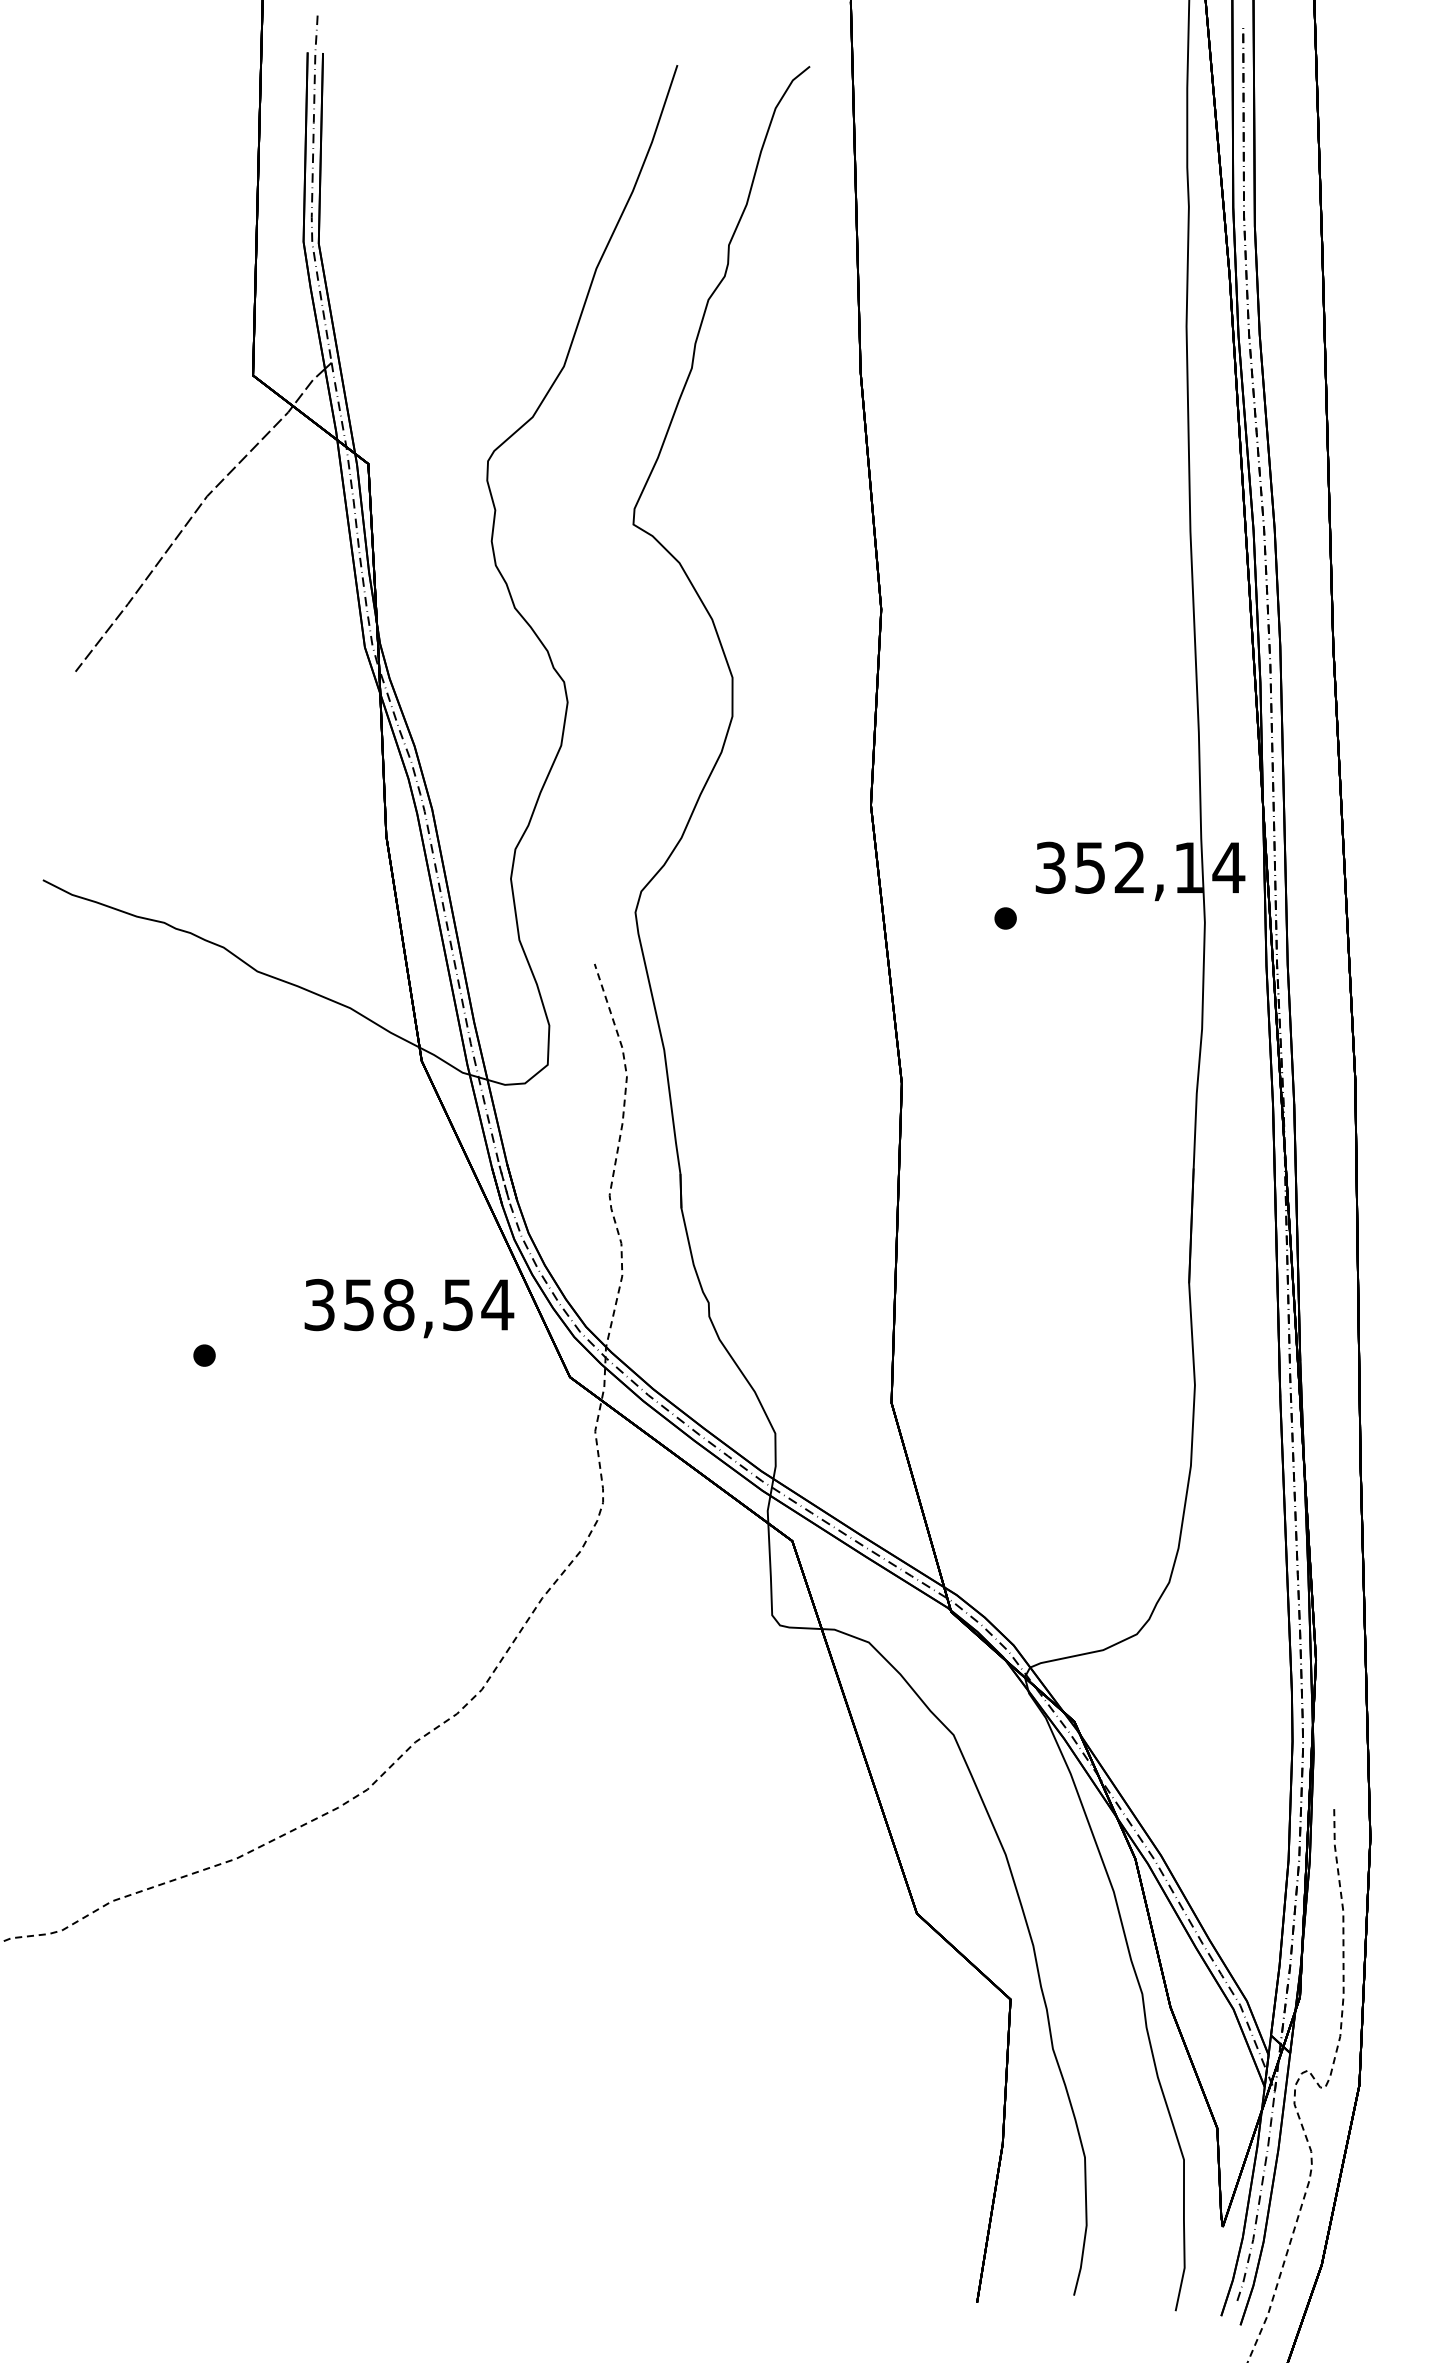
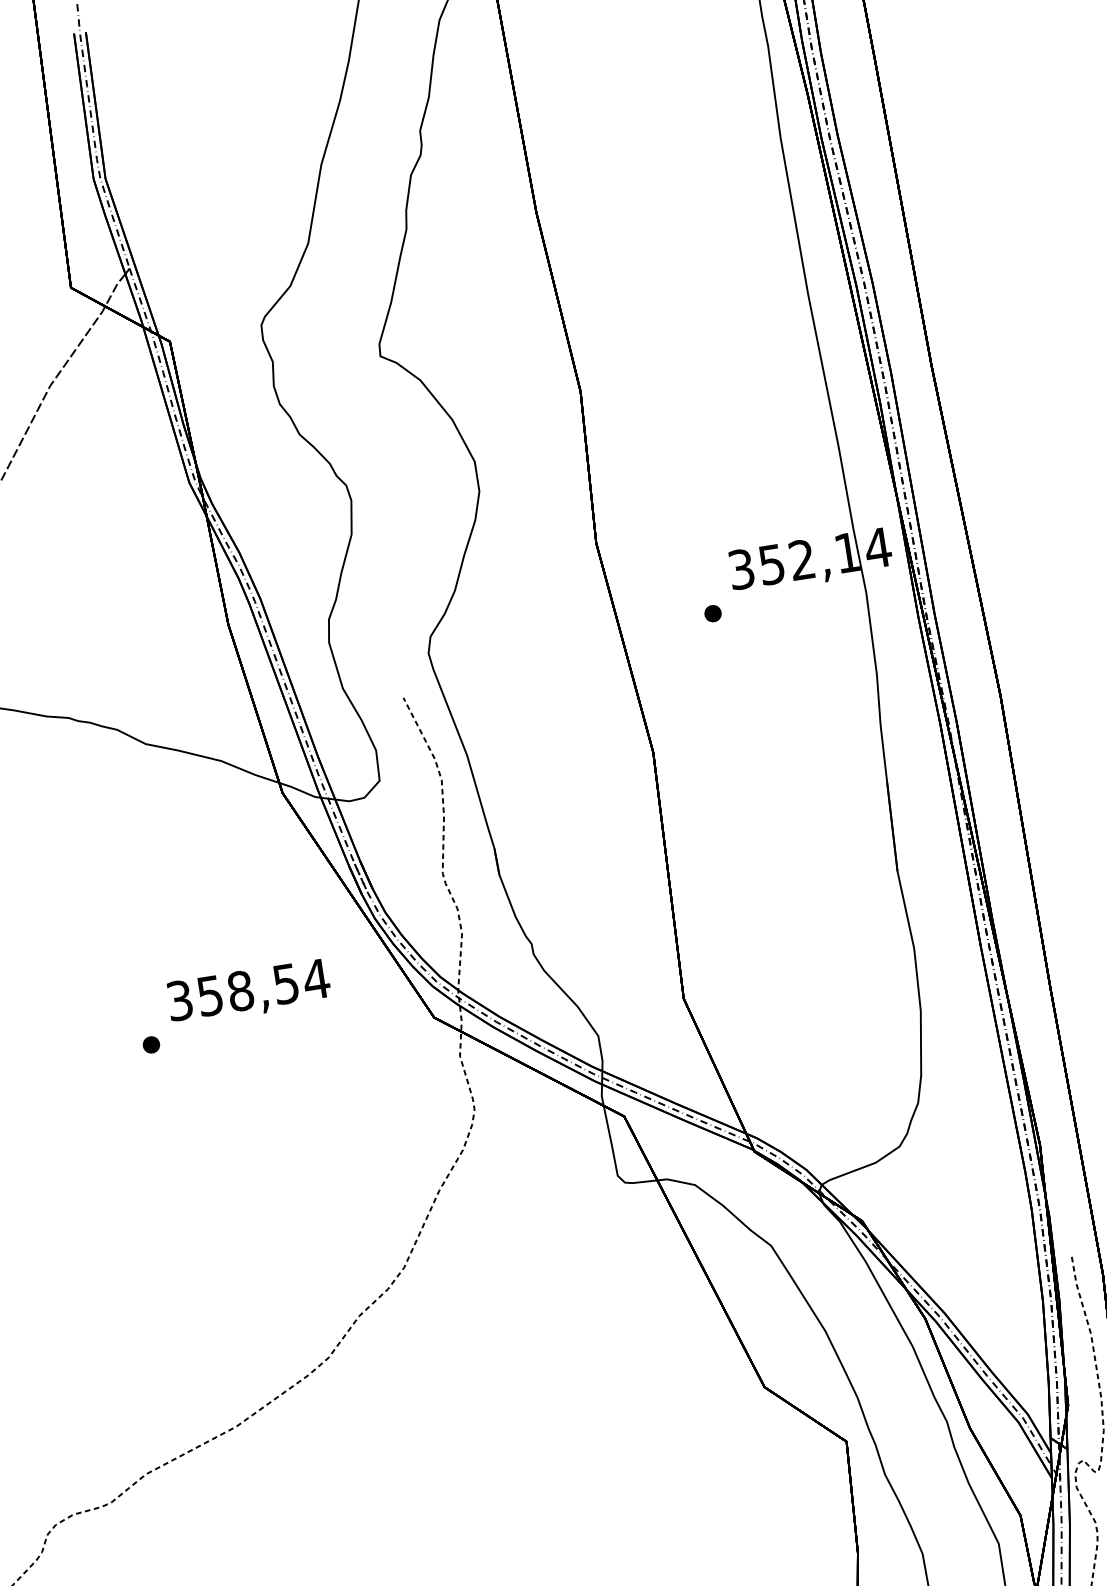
text: (409, 1308) -> (249, 992), moved

